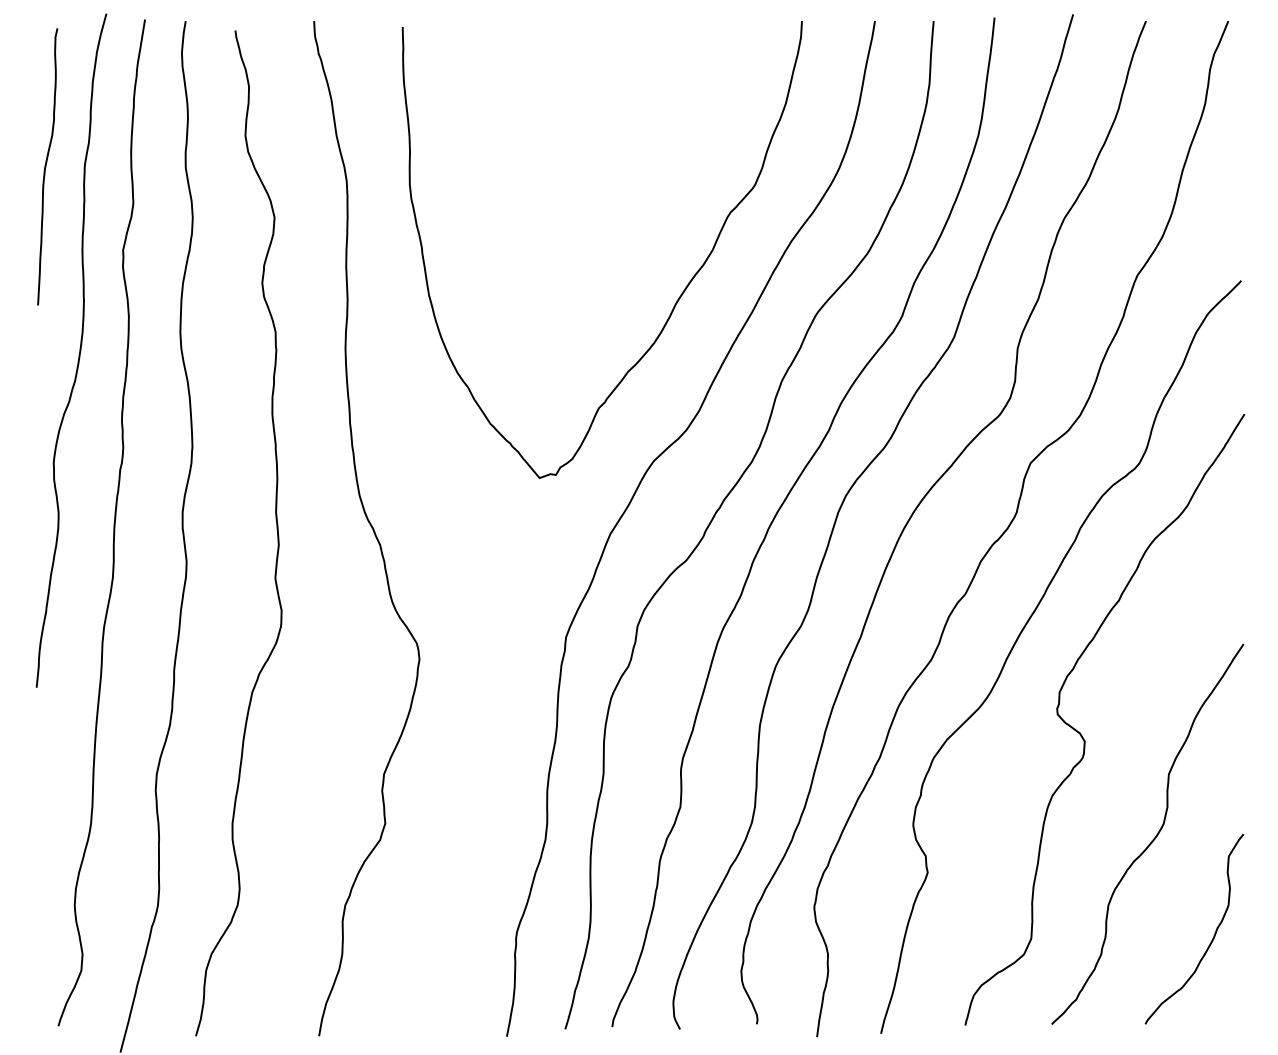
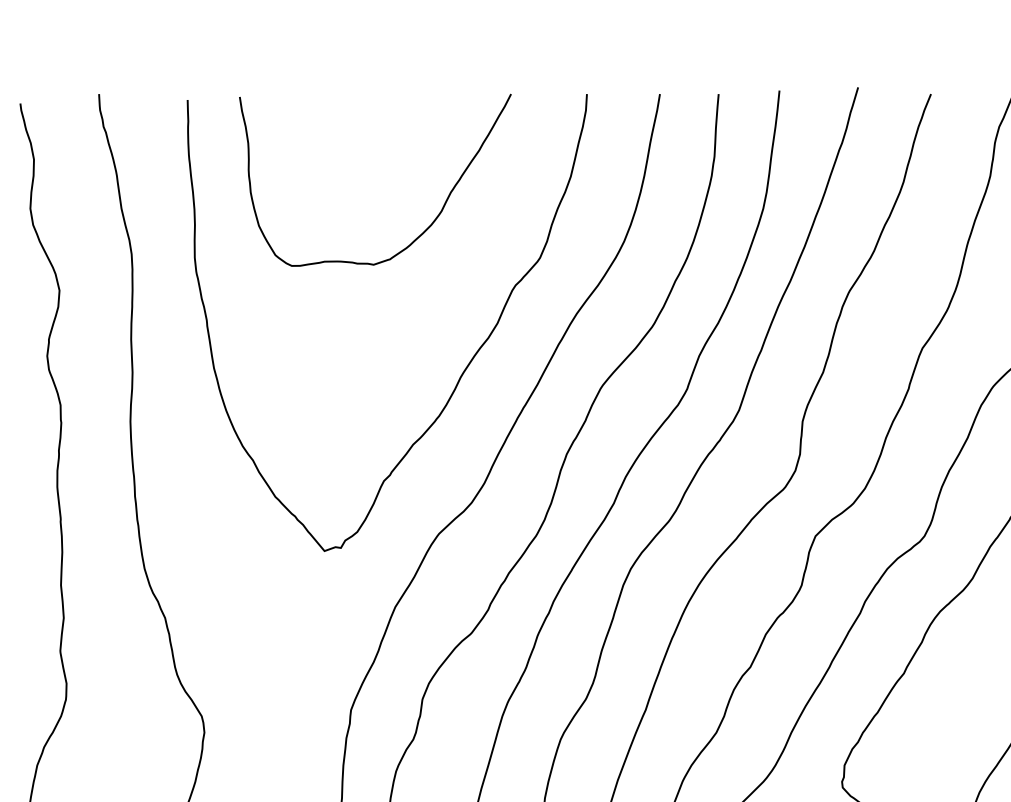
curve: (640, 156) -> (425, 229), added

